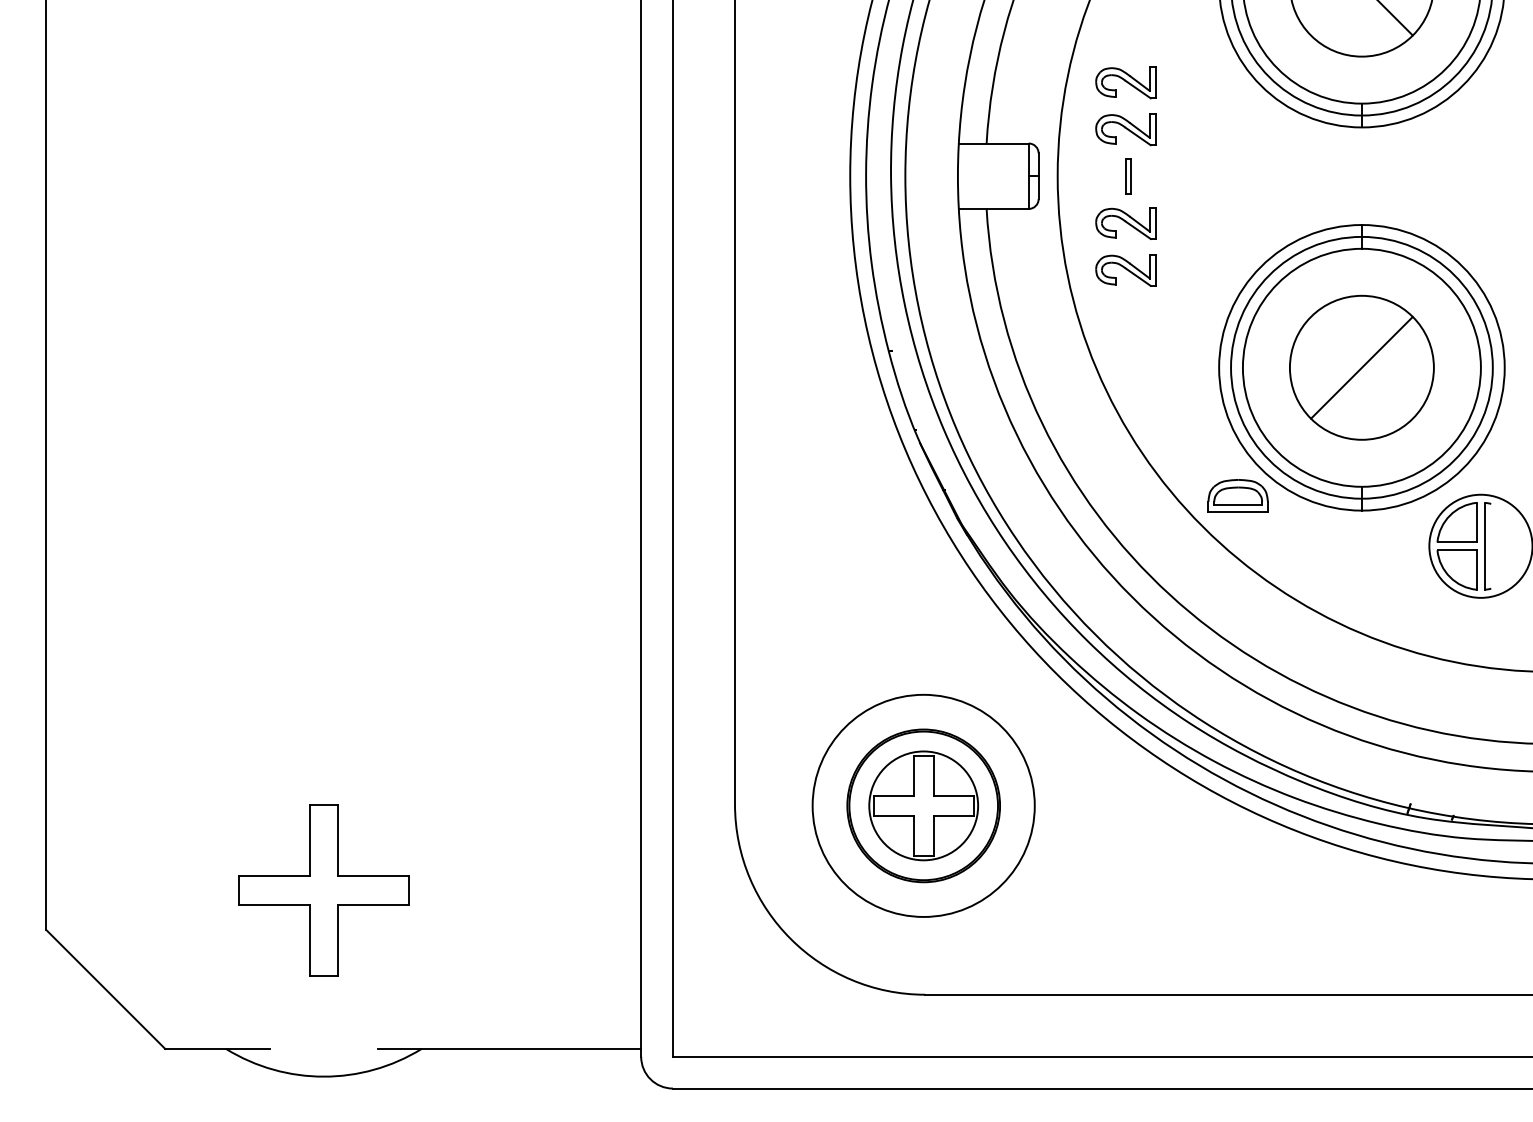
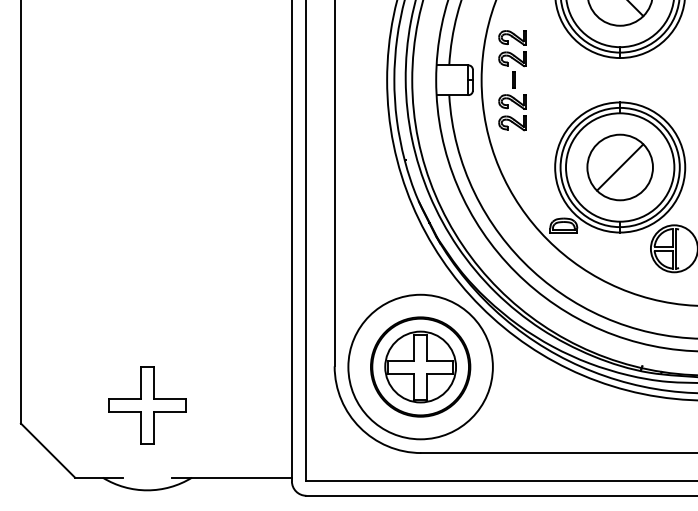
part: (923, 804) -> (420, 366), size x1.43

